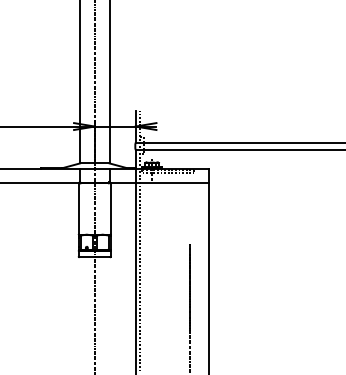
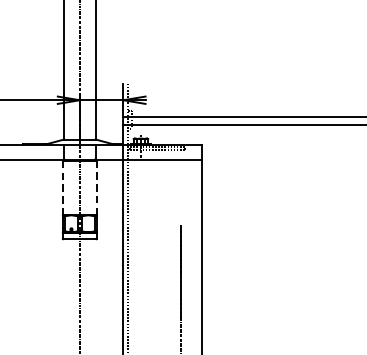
line: (79, 208) -> (63, 187), solid -> dashed
line: (110, 208) -> (96, 187), solid -> dashed

